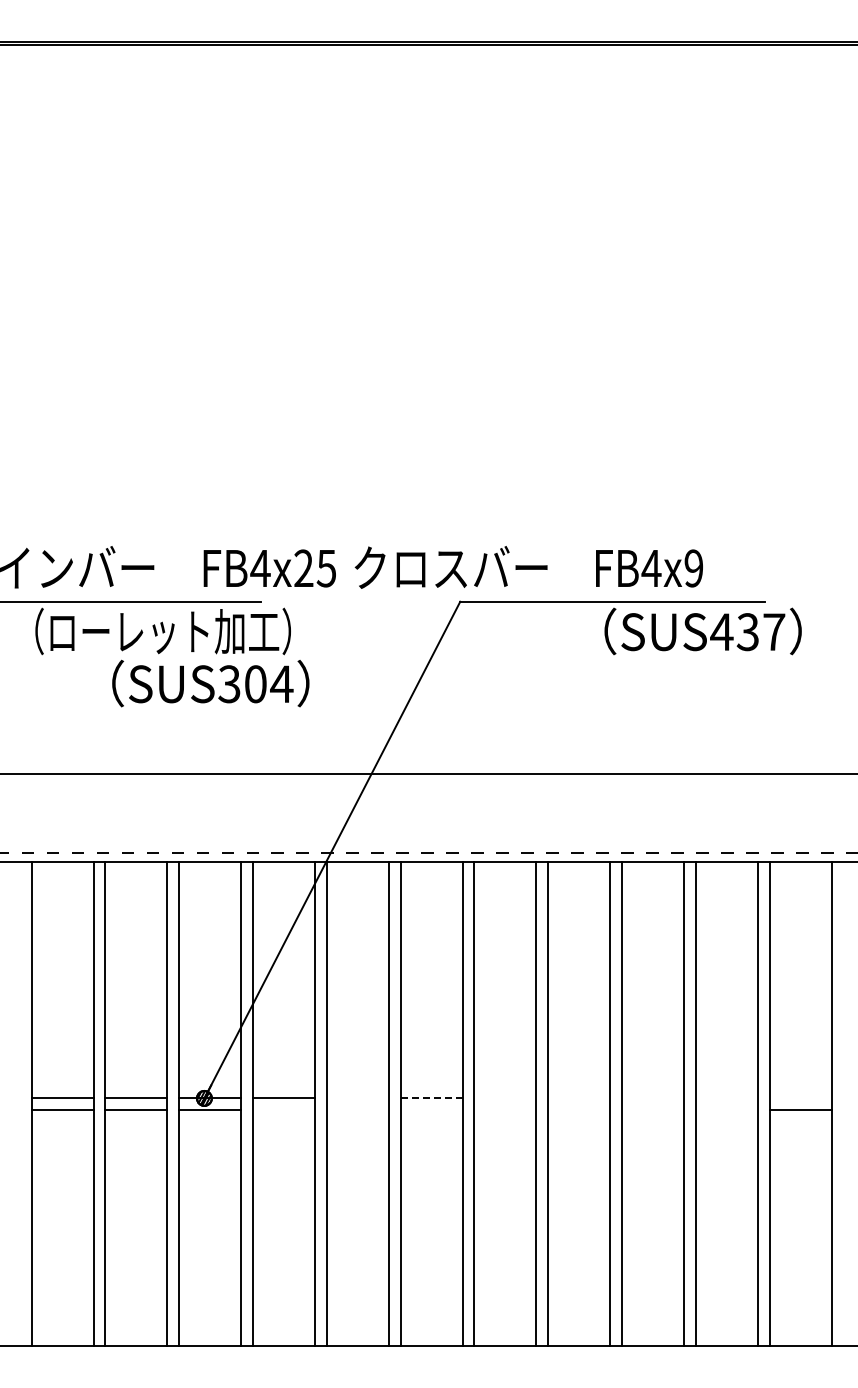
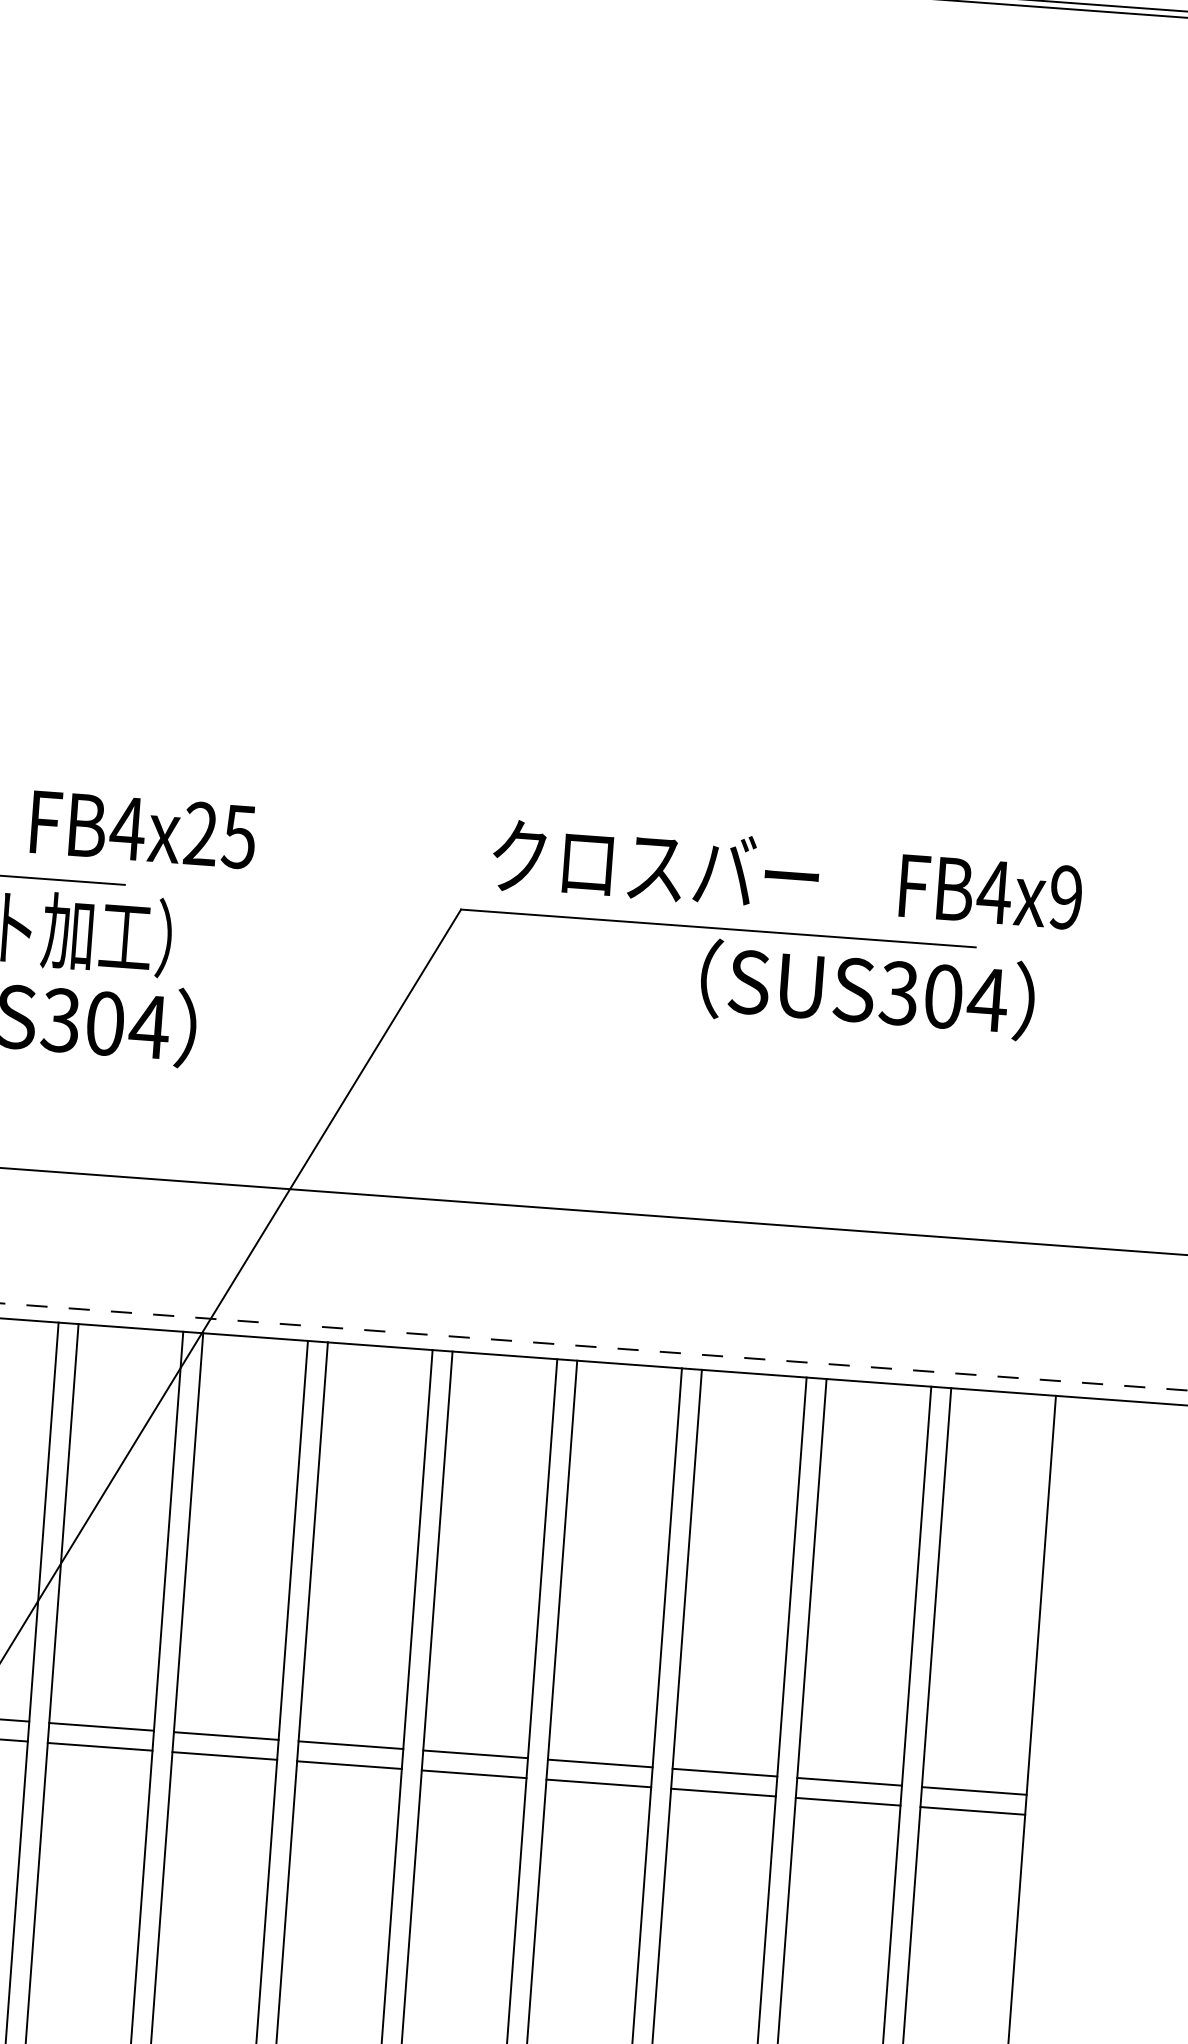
text: (528, 567) -> (786, 875), moved
text: (747, 632) -> (942, 997), SUS437 -> SUS304
line: (357, 1098) -> (225, 1736), added
line: (431, 1098) -> (350, 1745), dashed -> solid
line: (505, 1098) -> (475, 1754), added
line: (579, 1098) -> (600, 1763), added
line: (652, 1098) -> (724, 1772), added
line: (726, 1098) -> (849, 1781), added
line: (800, 1098) -> (974, 1791), added
line: (283, 1110) -> (99, 1747), added
line: (357, 1110) -> (224, 1756), added
line: (431, 1110) -> (349, 1765), added
line: (505, 1110) -> (474, 1774), added
line: (579, 1110) -> (599, 1783), added
line: (652, 1110) -> (722, 1792), added
line: (726, 1110) -> (847, 1802), added

